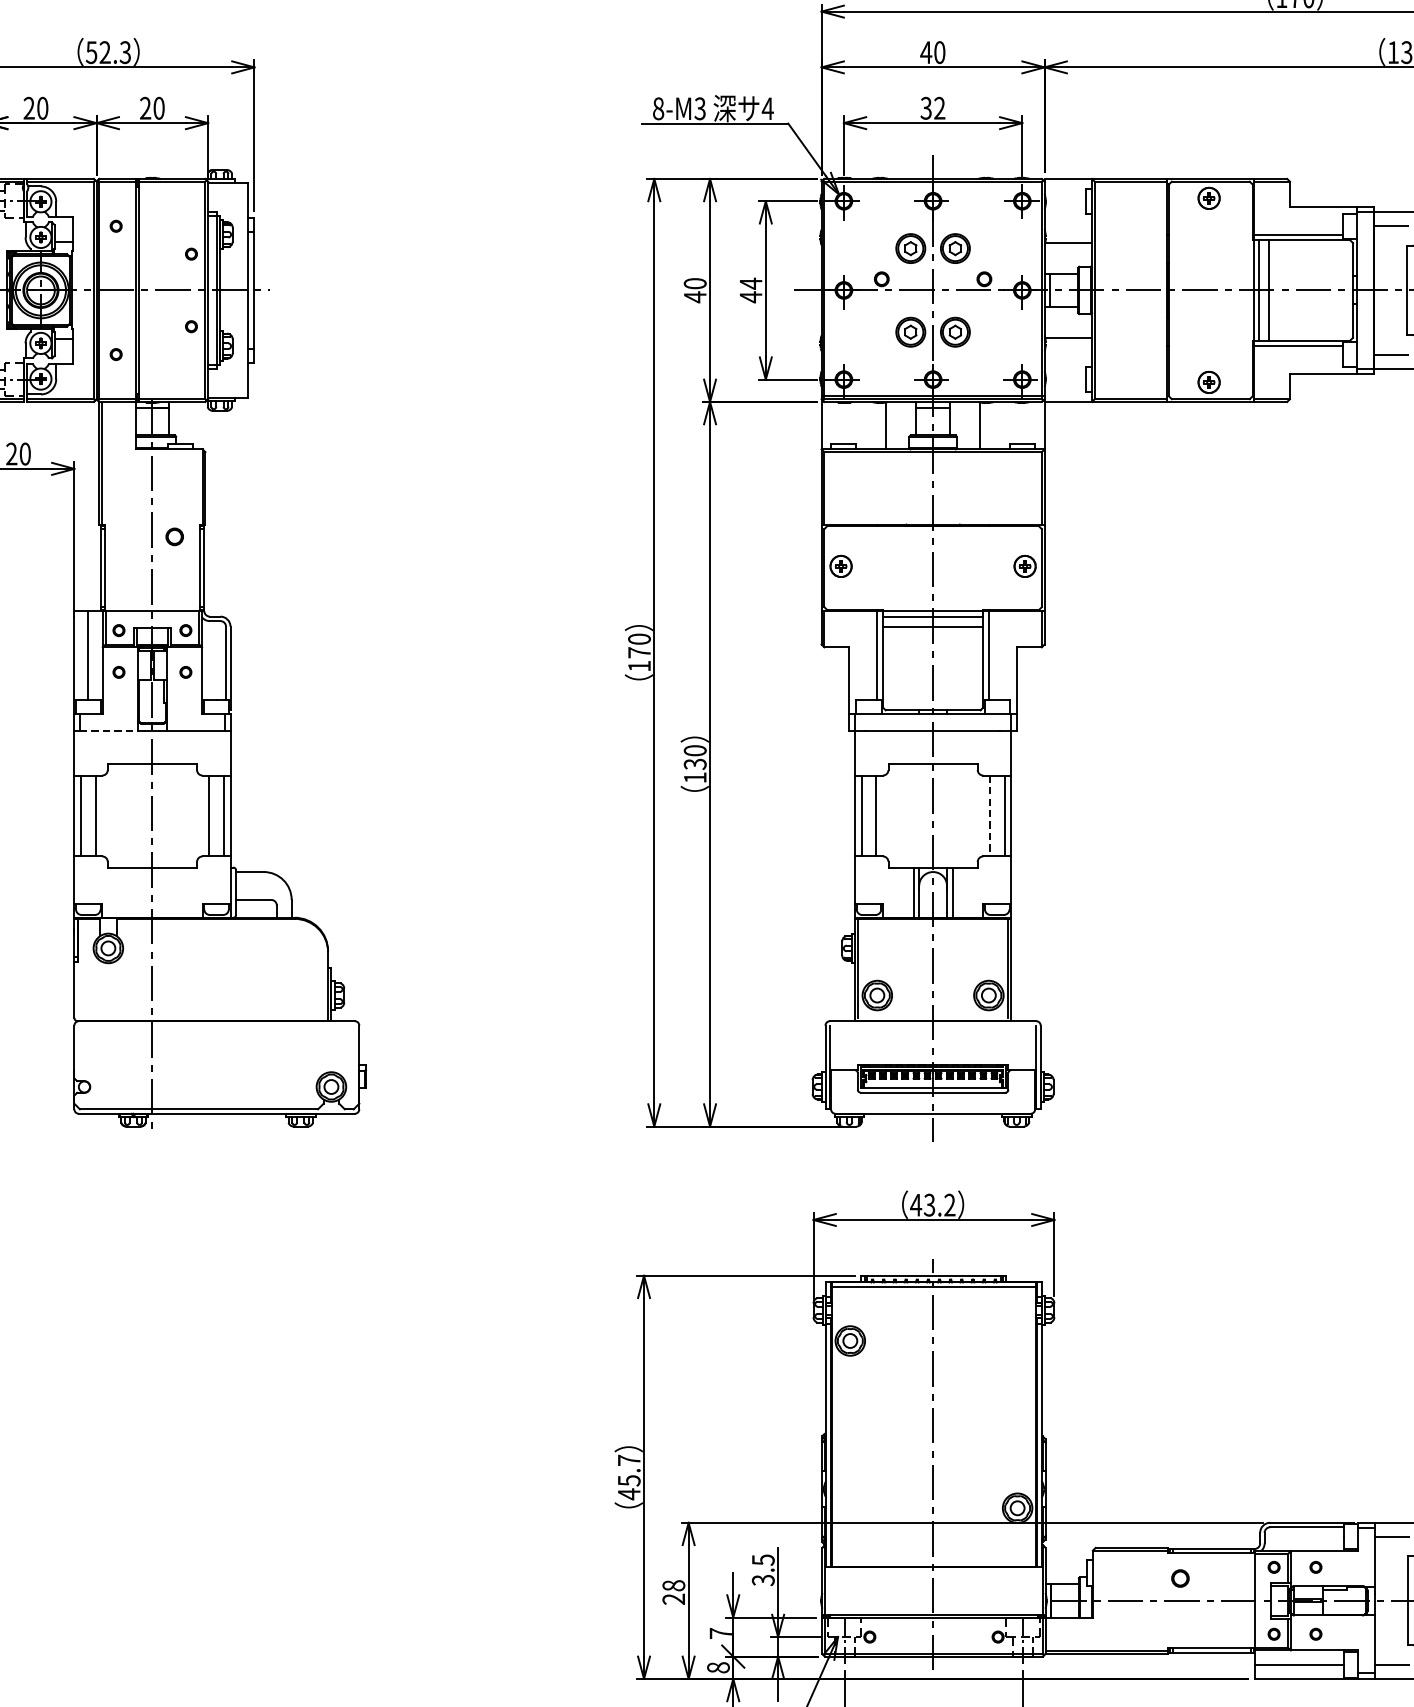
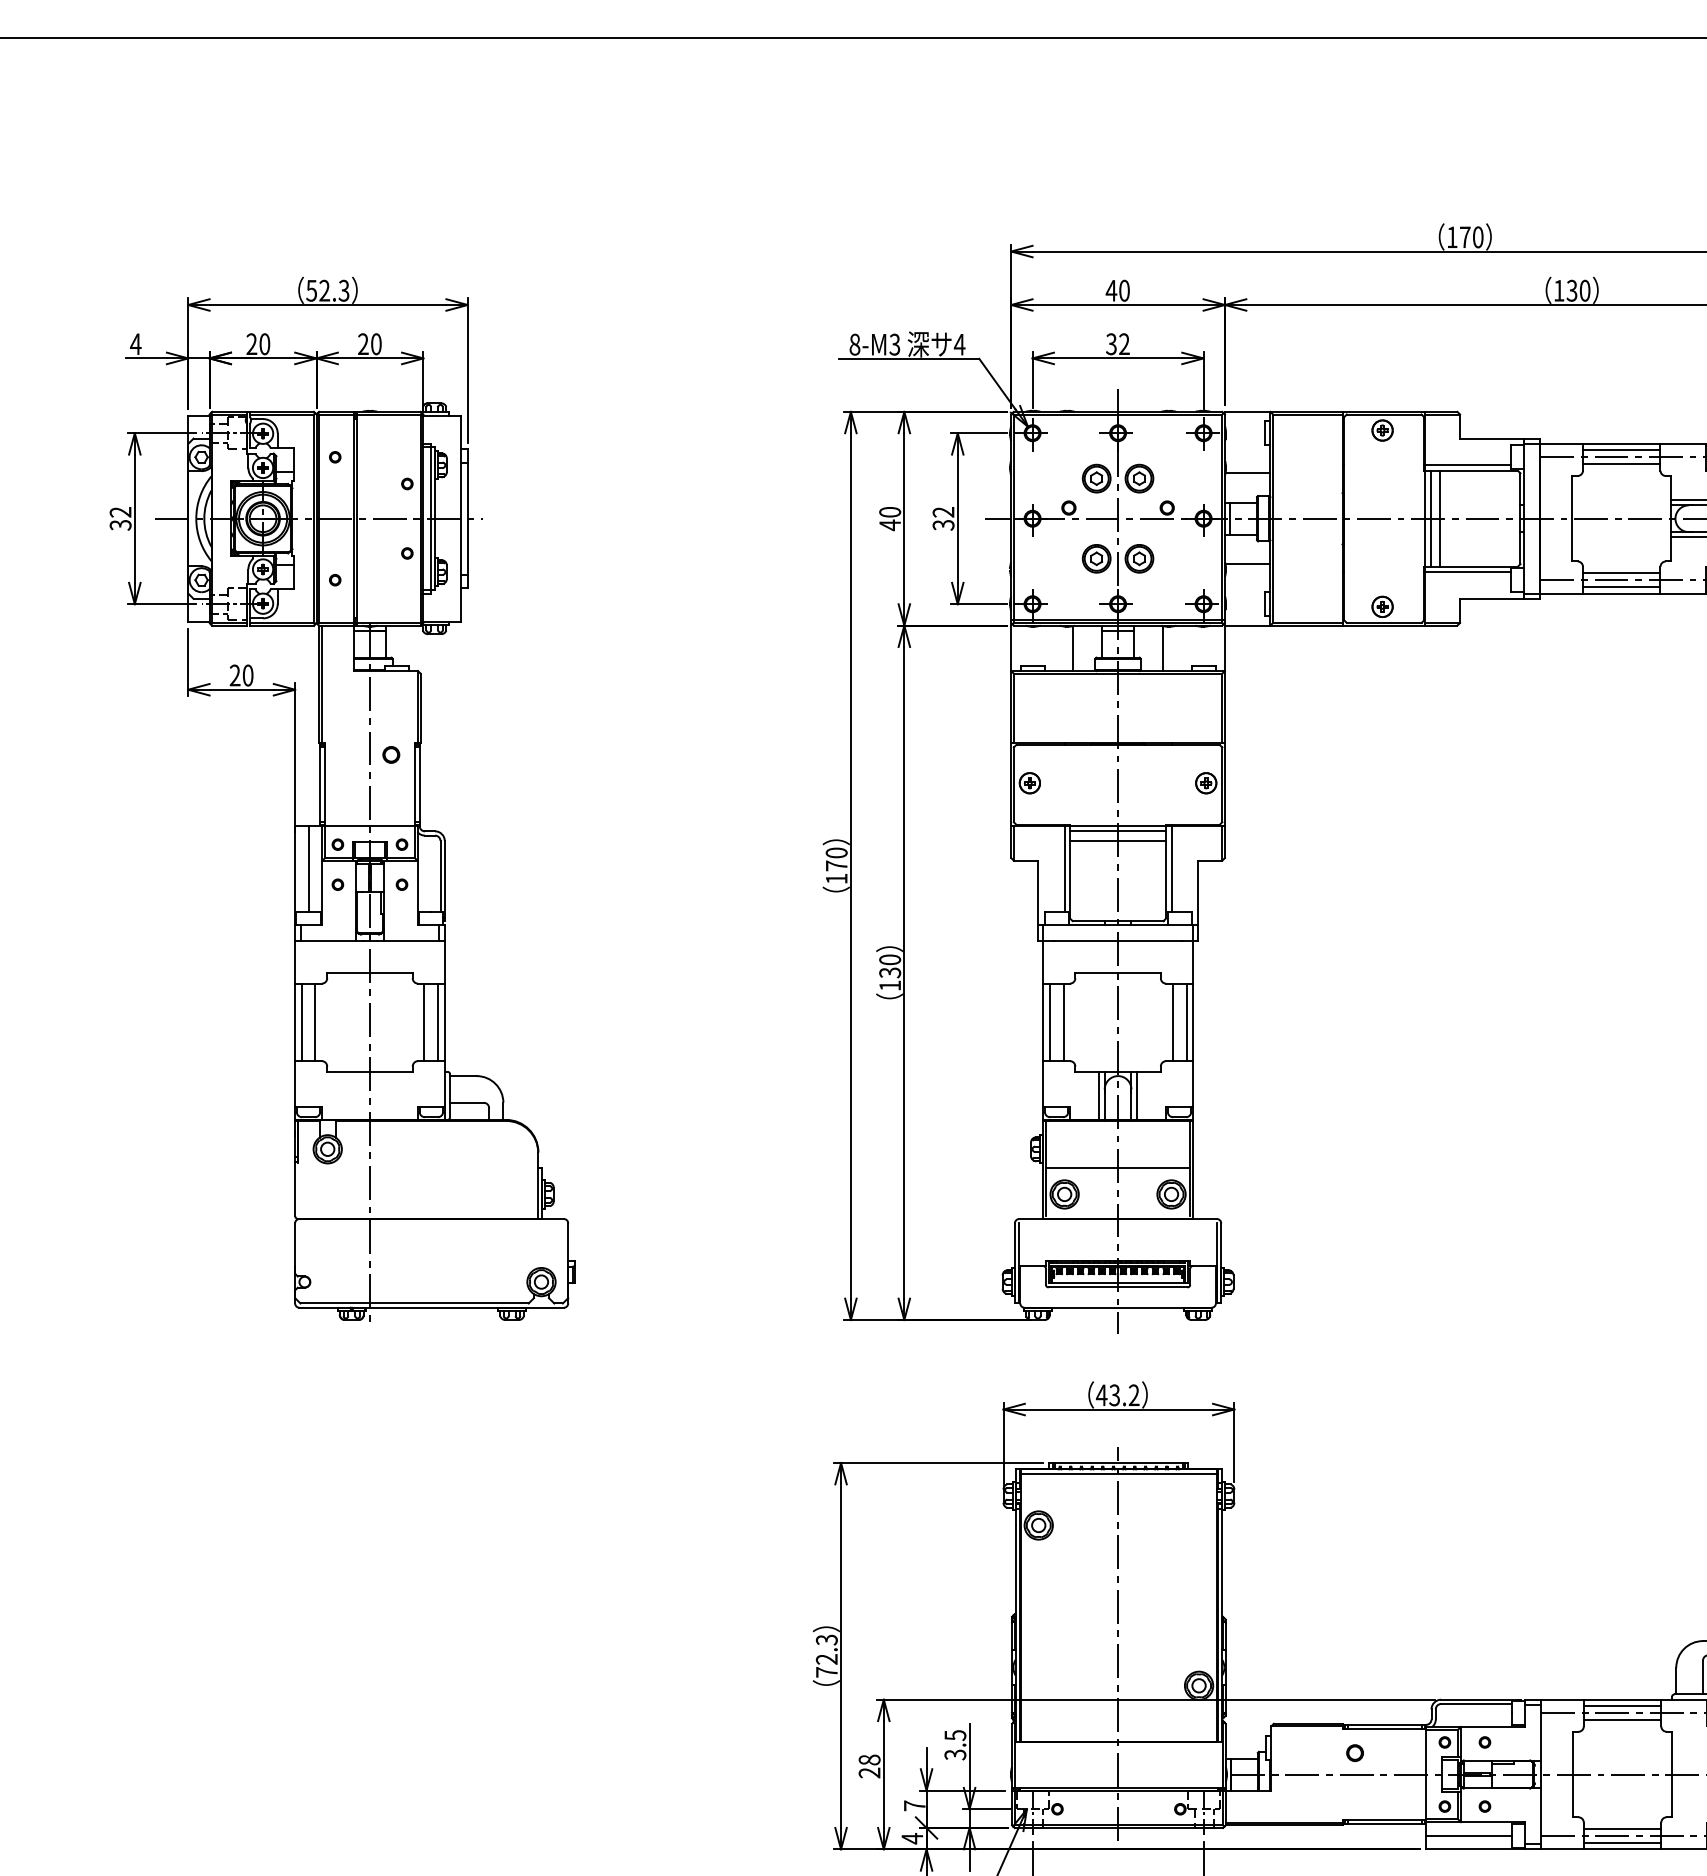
text: (750, 290) -> (943, 518), 44 -> 32
line: (109, 730) -> (328, 940), dashed -> solid
line: (989, 816) -> (1172, 1022), dashed -> solid
line: (932, 967) -> (1117, 1167), added
text: (628, 1477) -> (826, 1656), 45.7 -> 72.3
text: (718, 1667) -> (912, 1838), 8 -> 4

